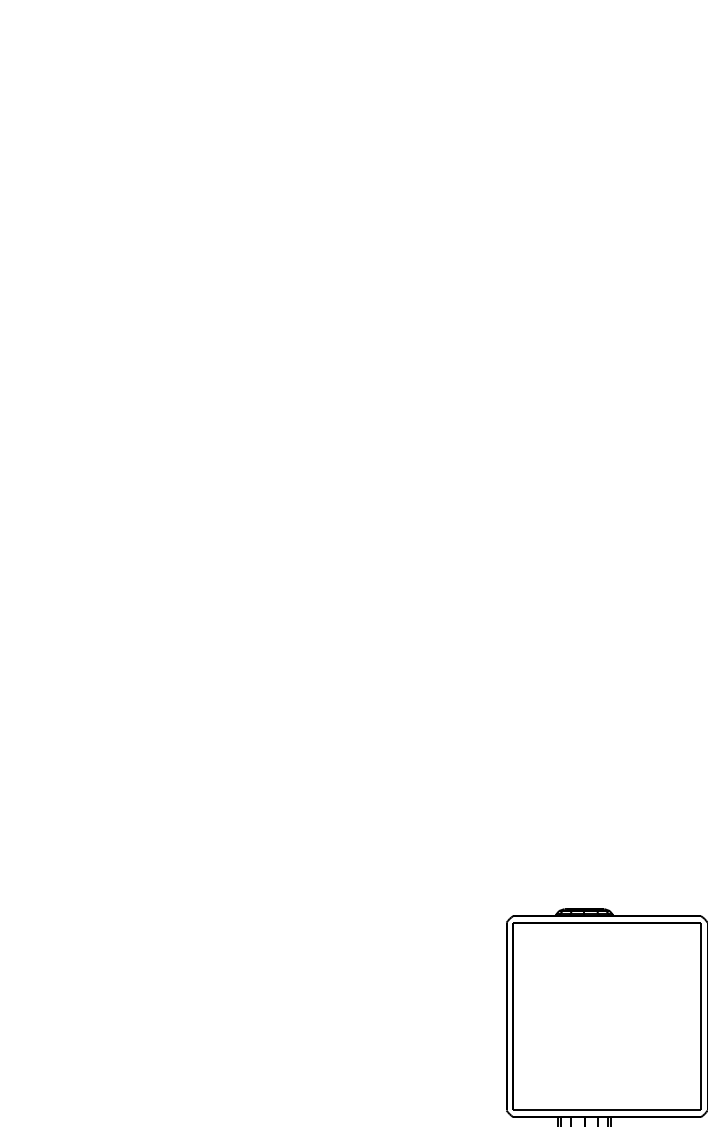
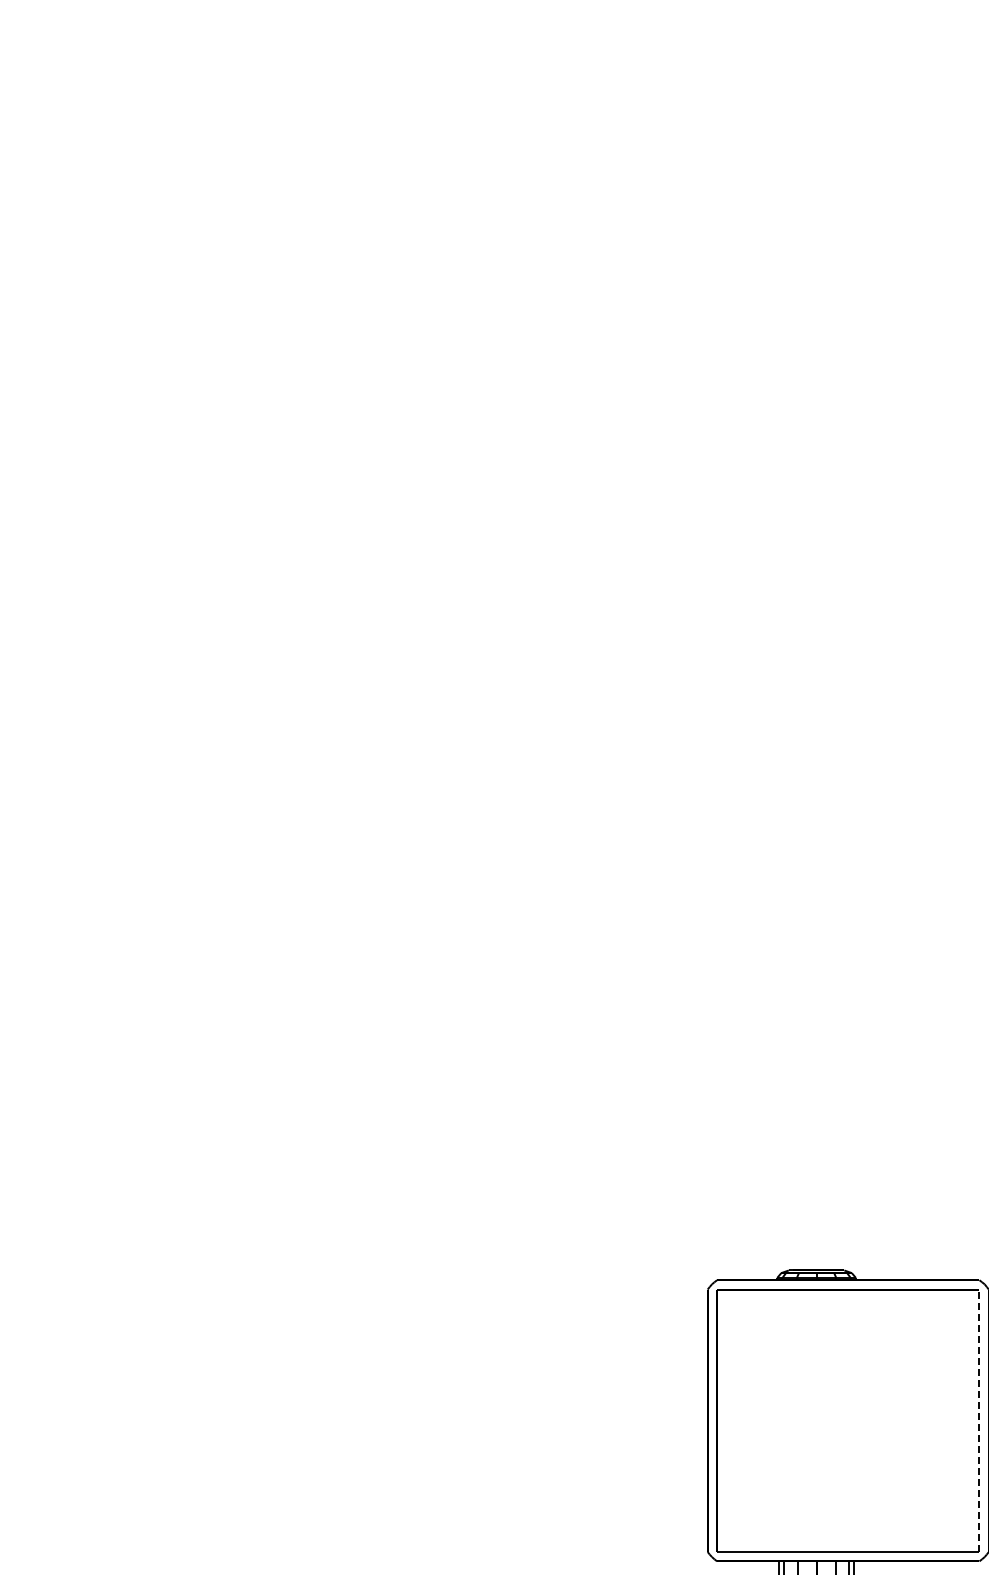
line: (701, 1016) -> (979, 1420), solid -> dashed

